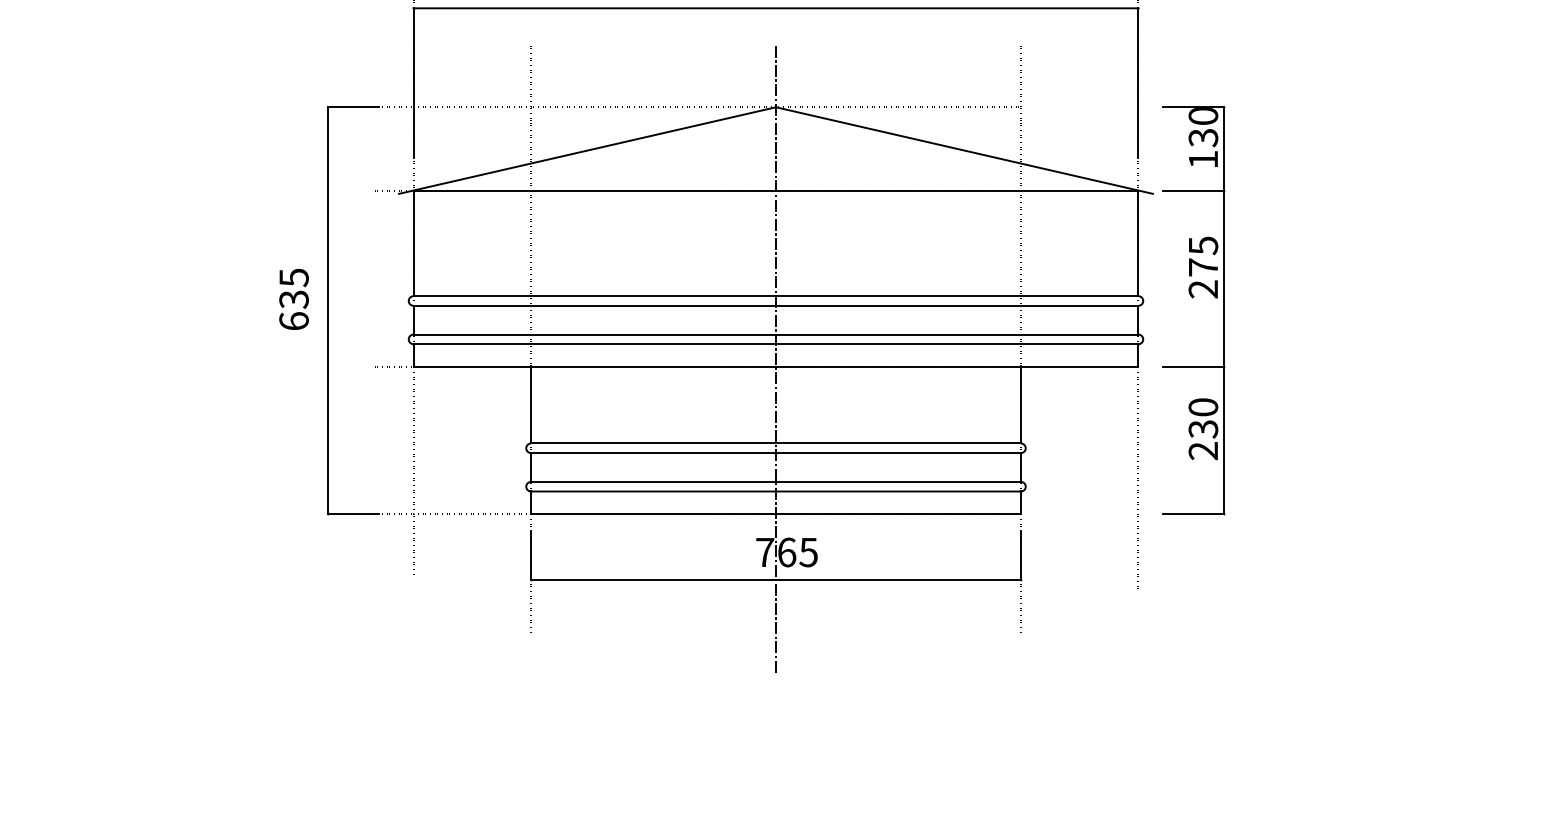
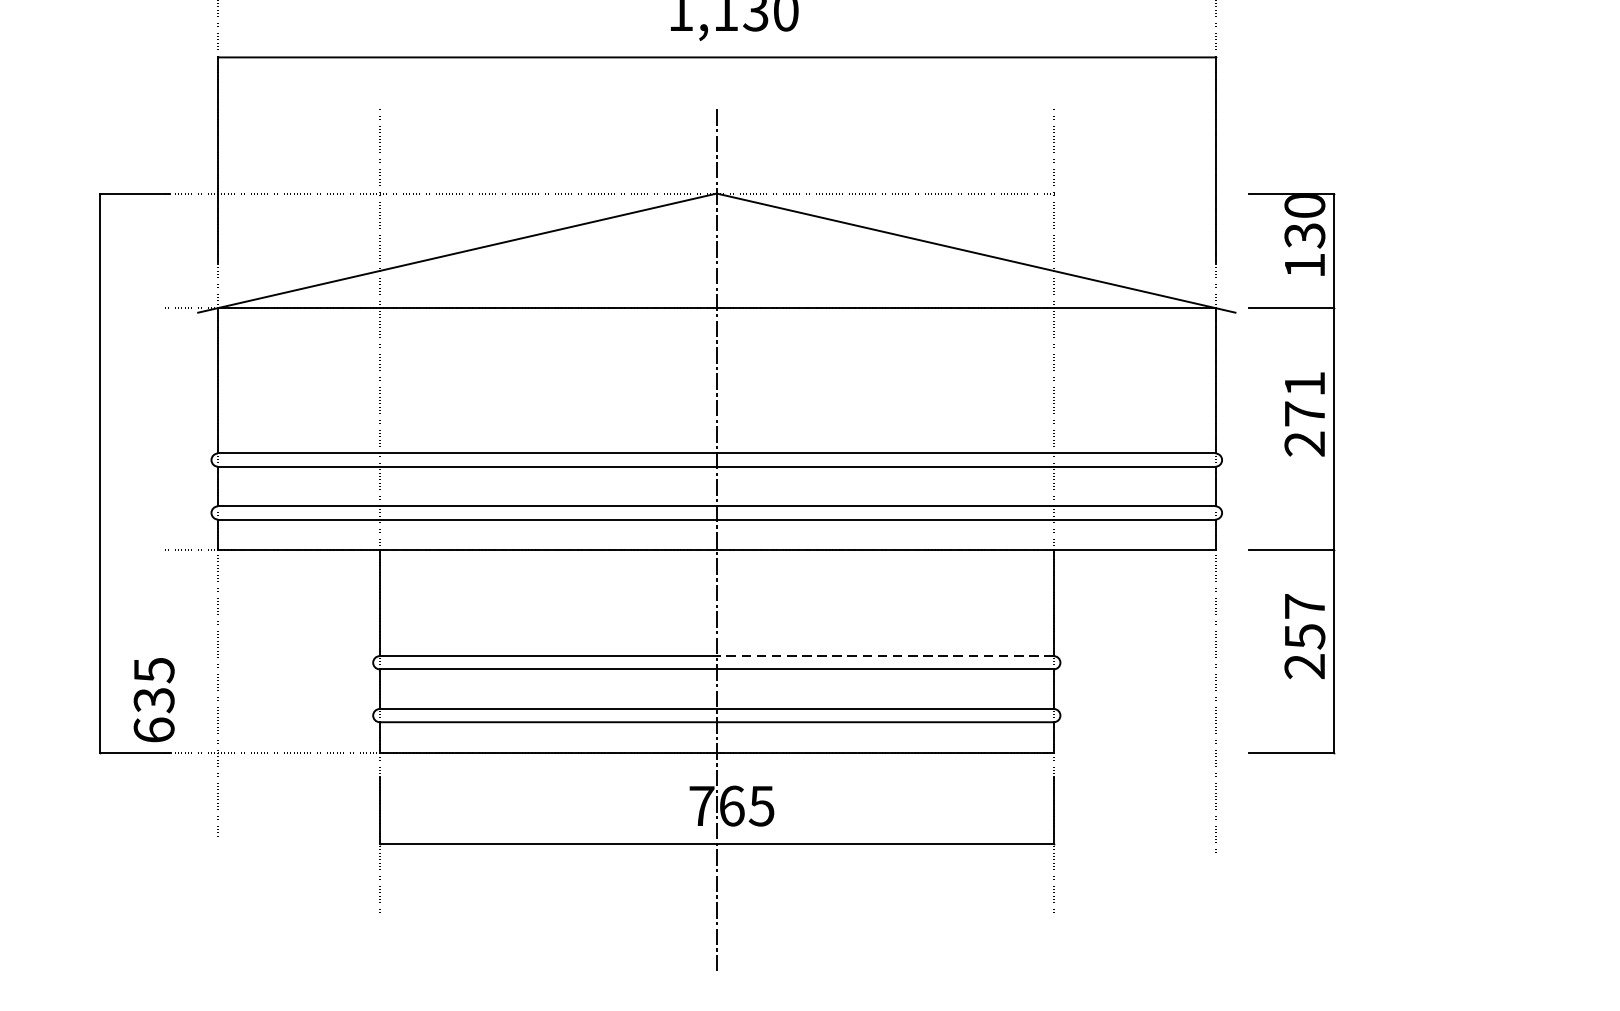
text: (1203, 245) -> (1305, 383), 275 -> 271
text: (293, 298) -> (153, 698), moved
text: (1203, 417) -> (1305, 620), 230 -> 257
line: (897, 443) -> (883, 656), solid -> dashed

